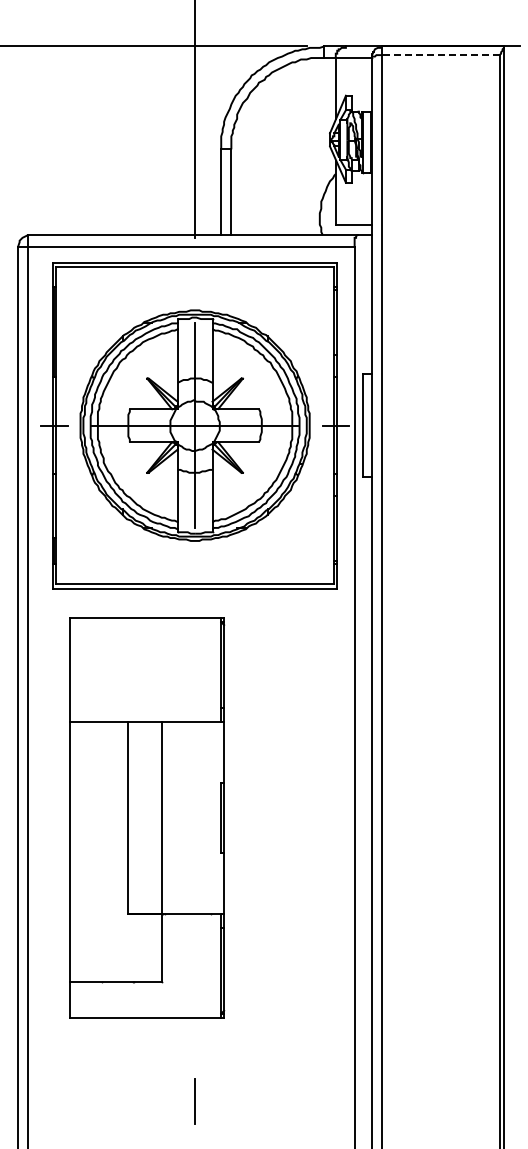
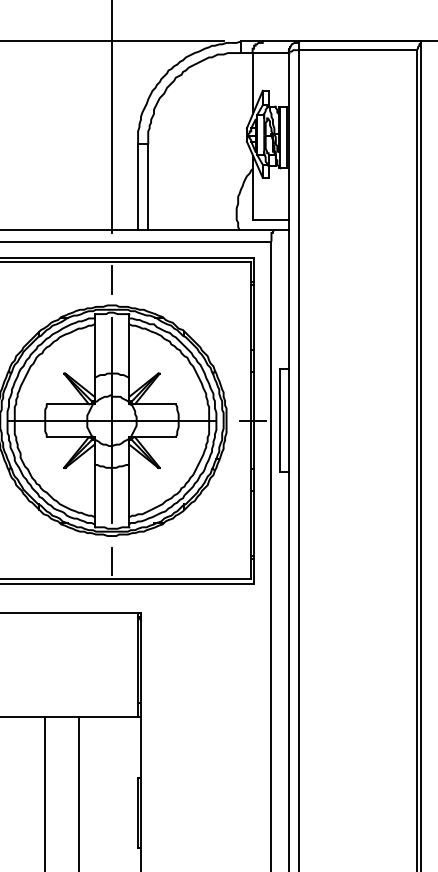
line: (440, 55) -> (357, 50), dashed -> solid
line: (195, 284) -> (112, 279), added
line: (195, 566) -> (112, 561), added

